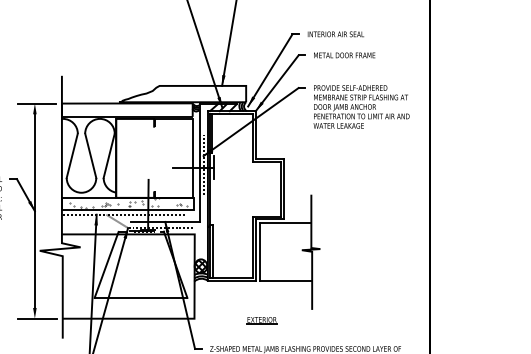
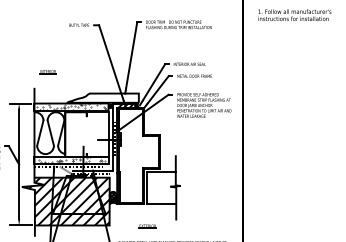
part: (84, 48) -> (47, 72), added
hatch: (127, 108) -> (71, 106), added
hatch: (123, 276) -> (69, 201), added

